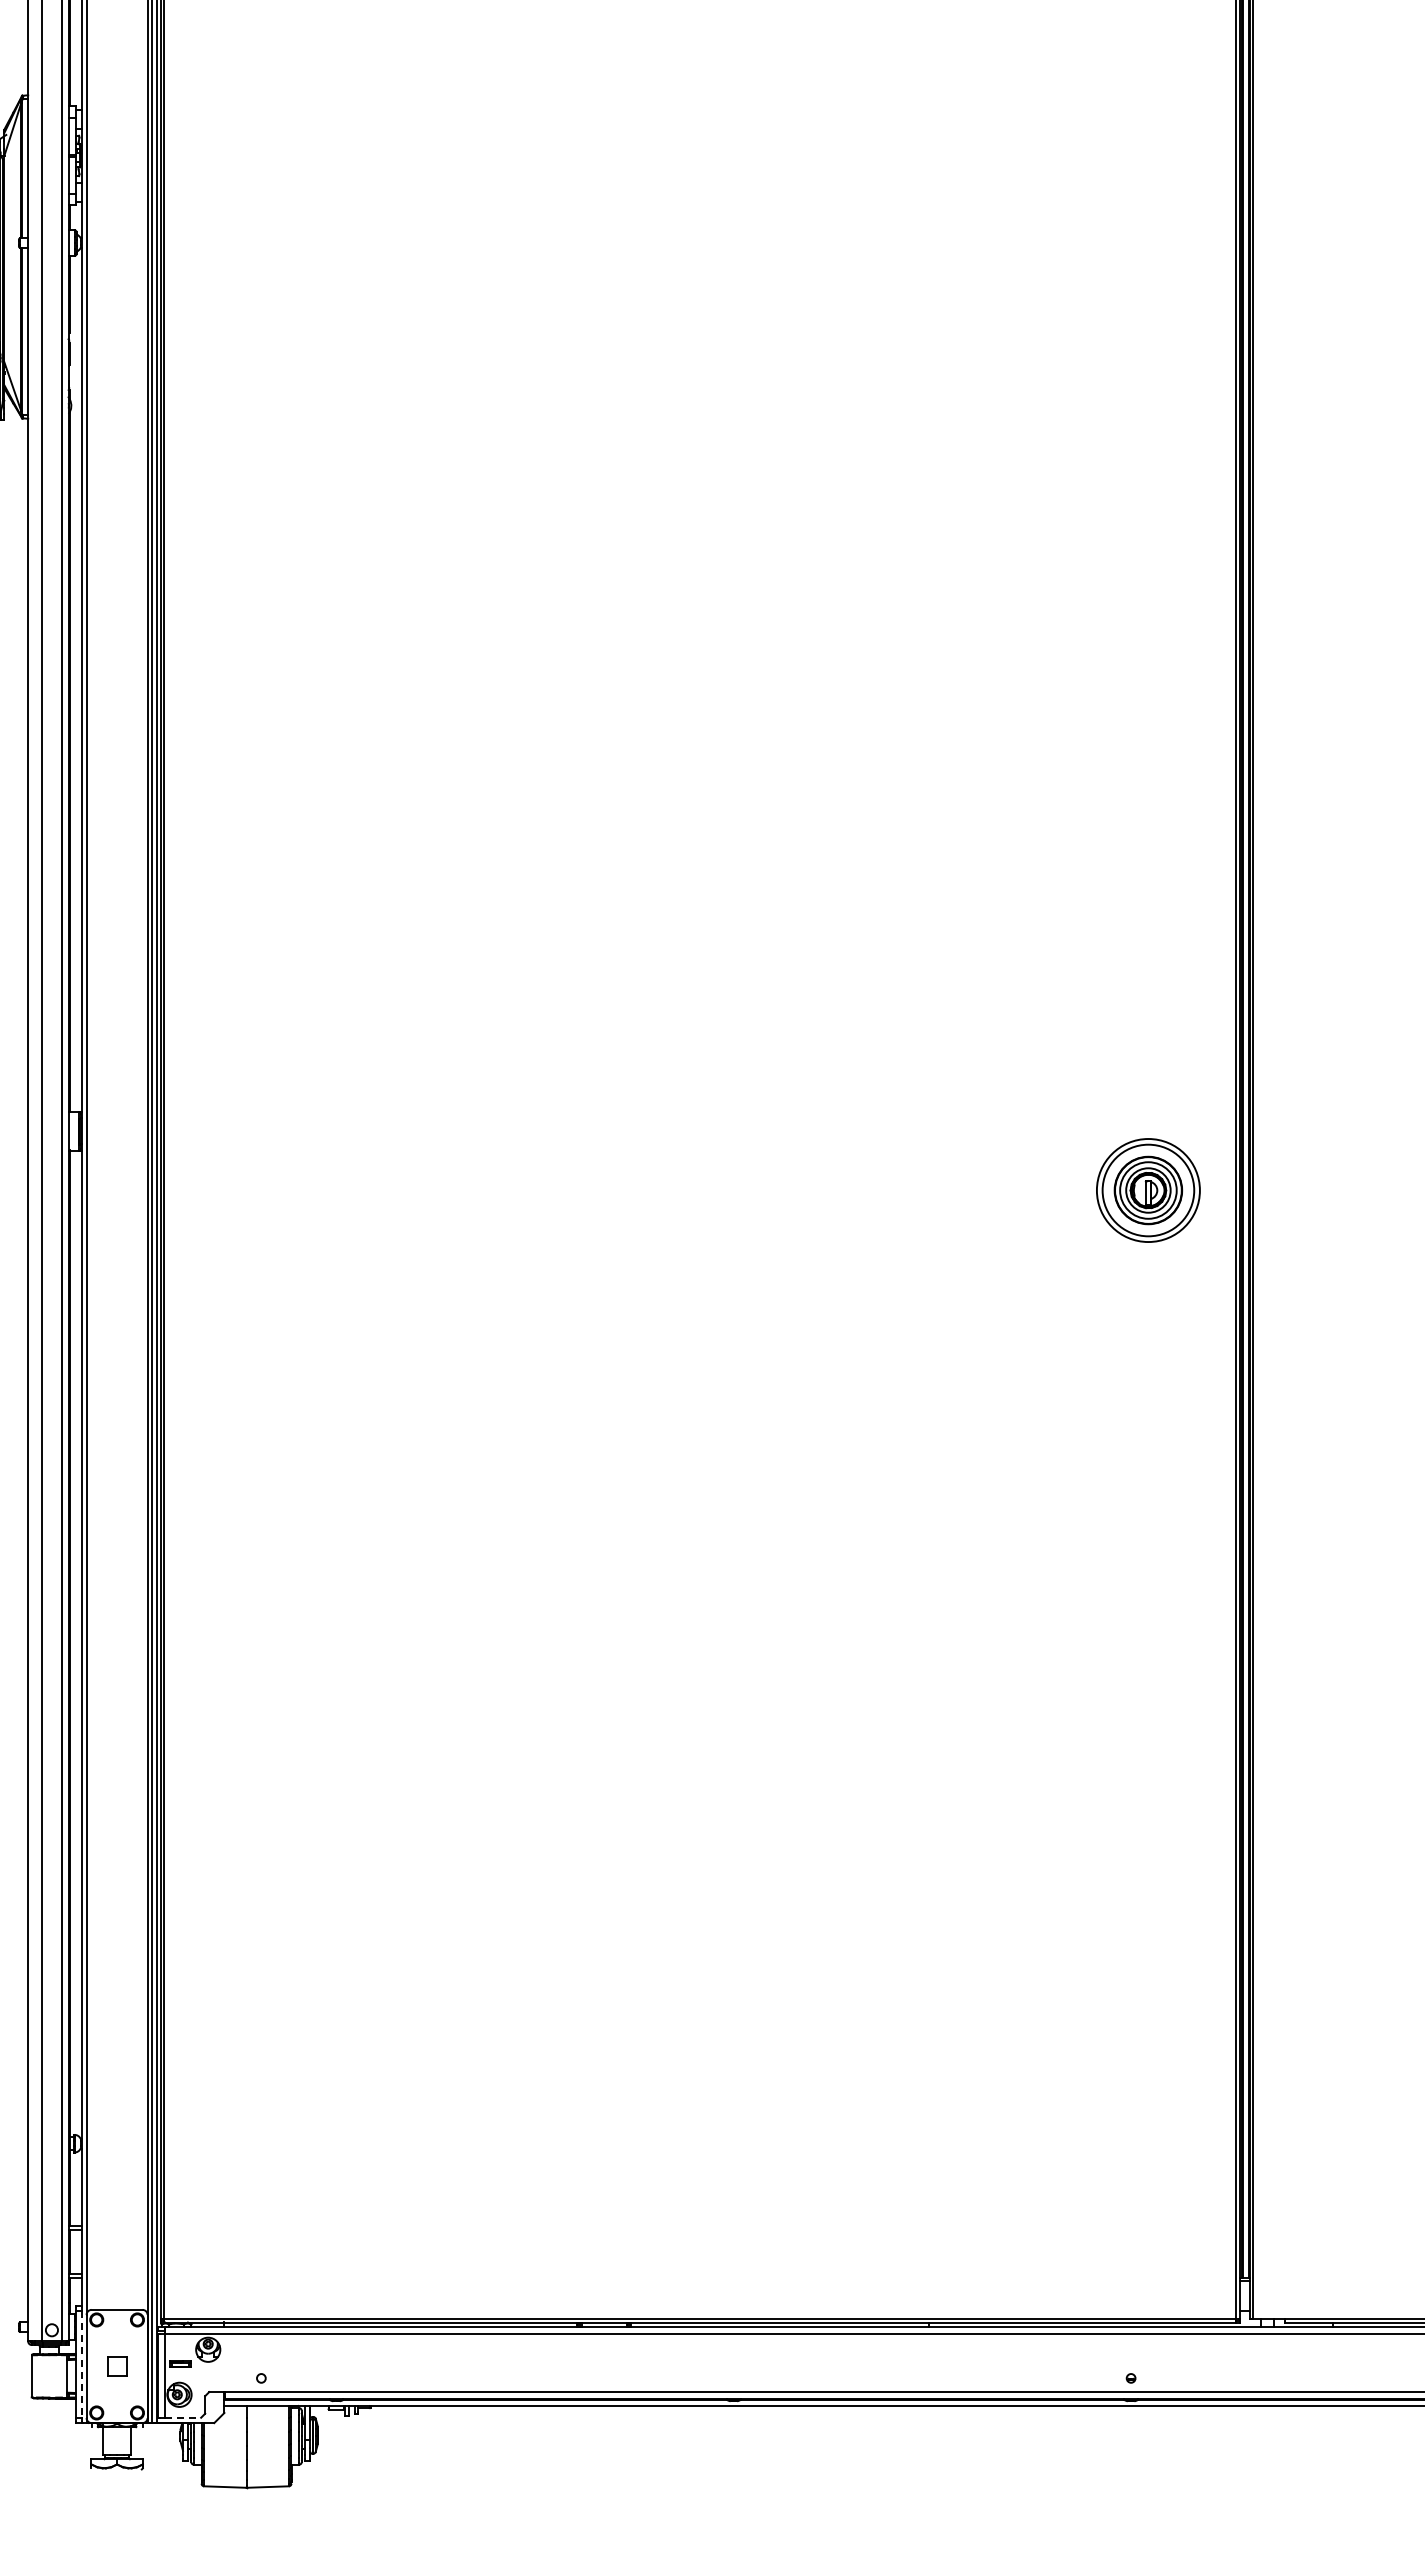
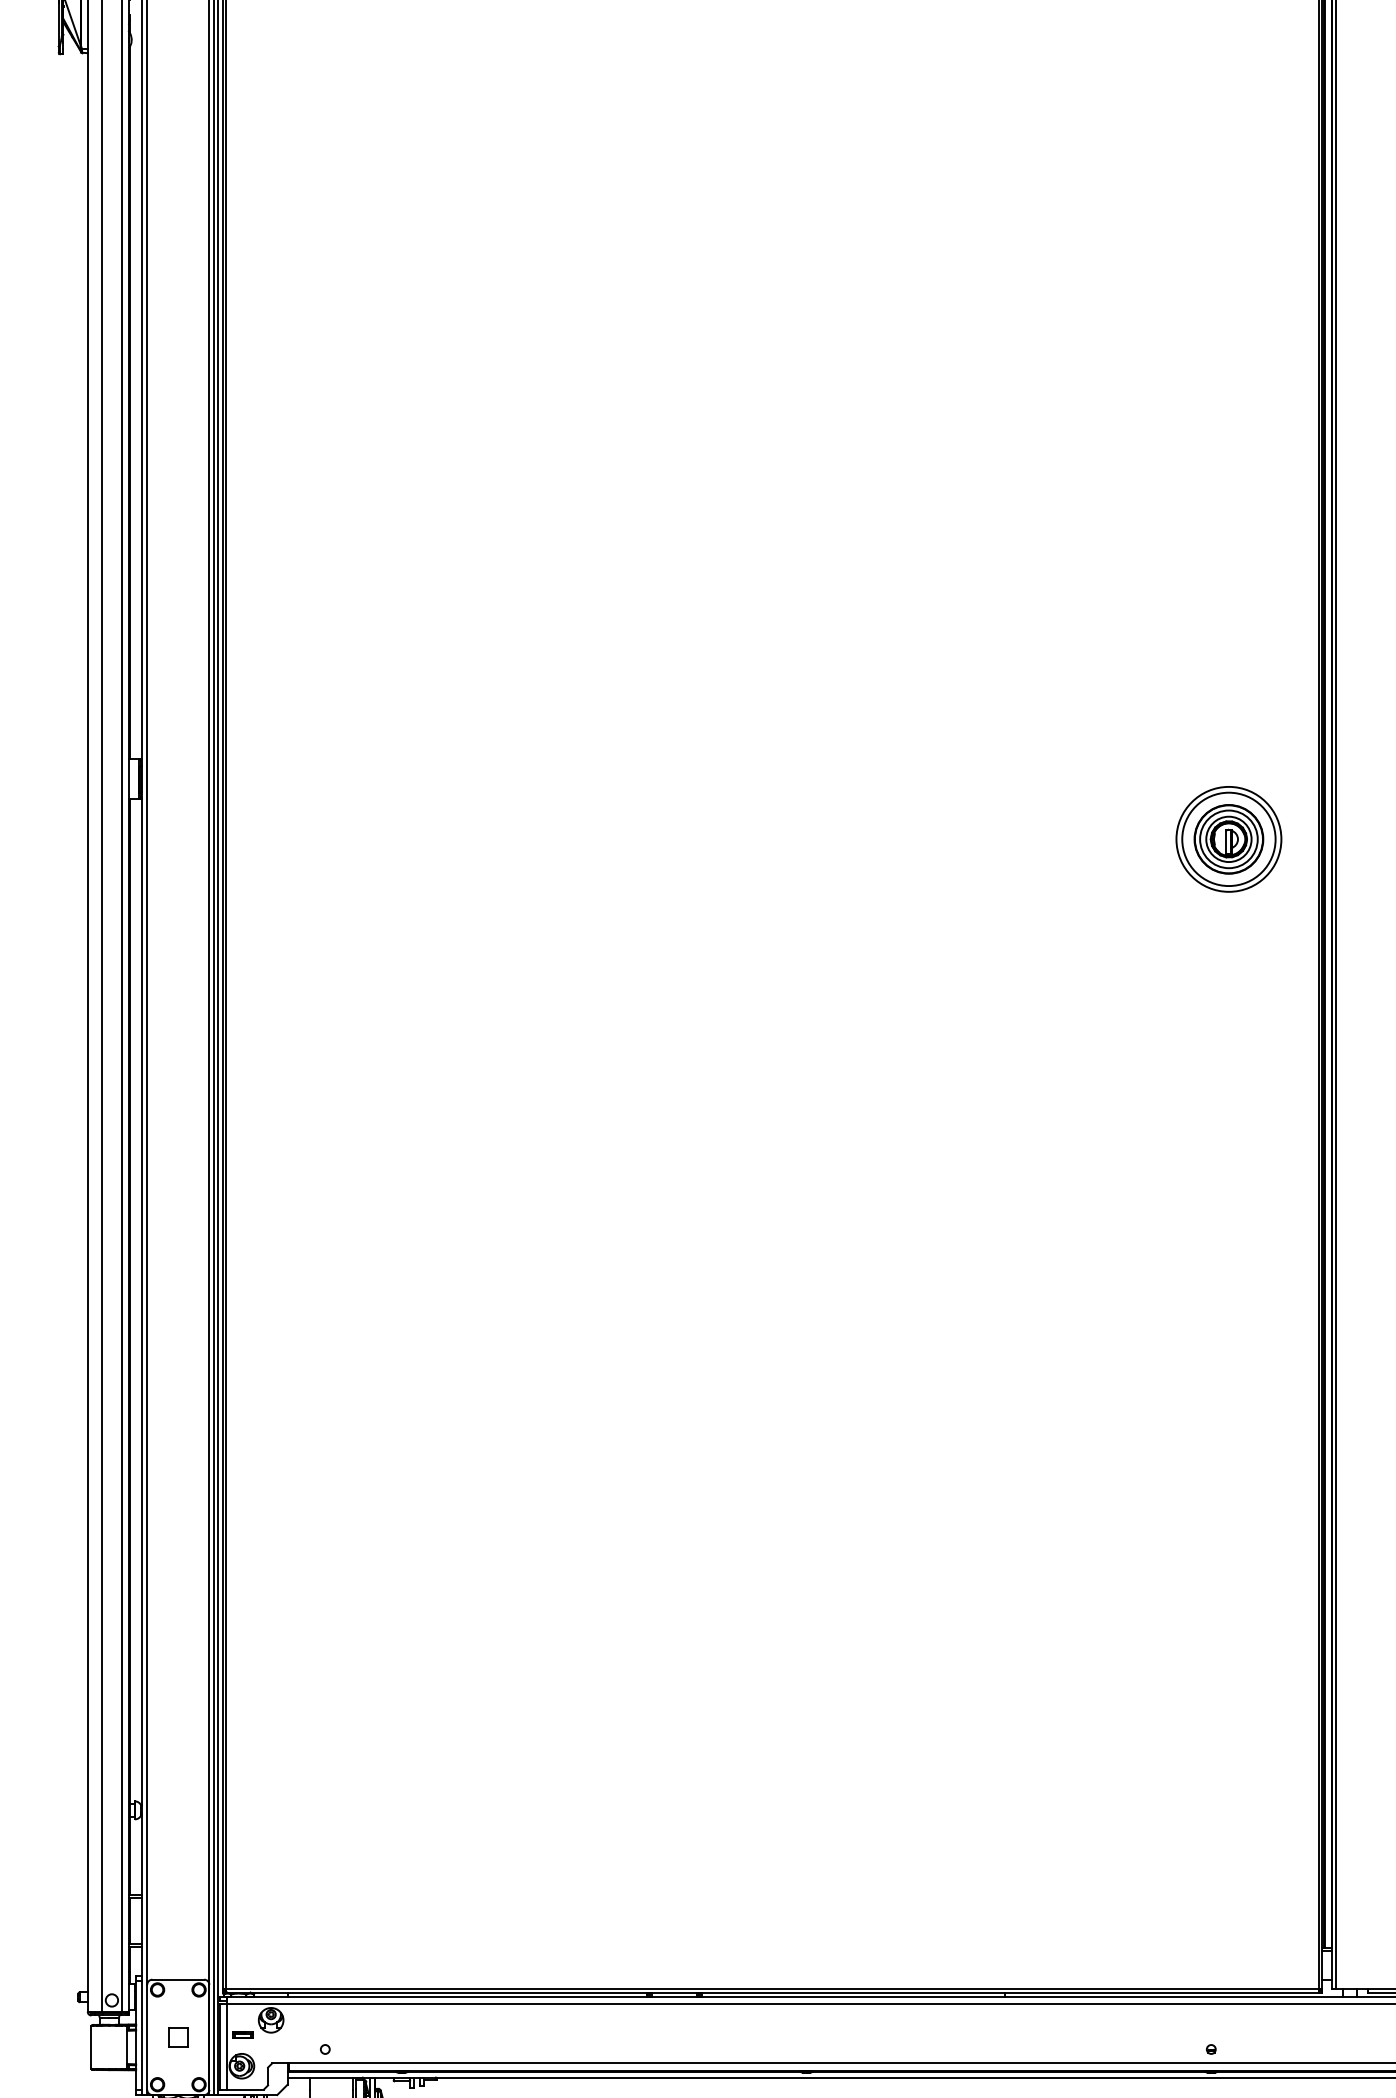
line: (81, 2364) -> (142, 2035), dashed -> solid
line: (183, 2417) -> (245, 2089), dashed -> solid

